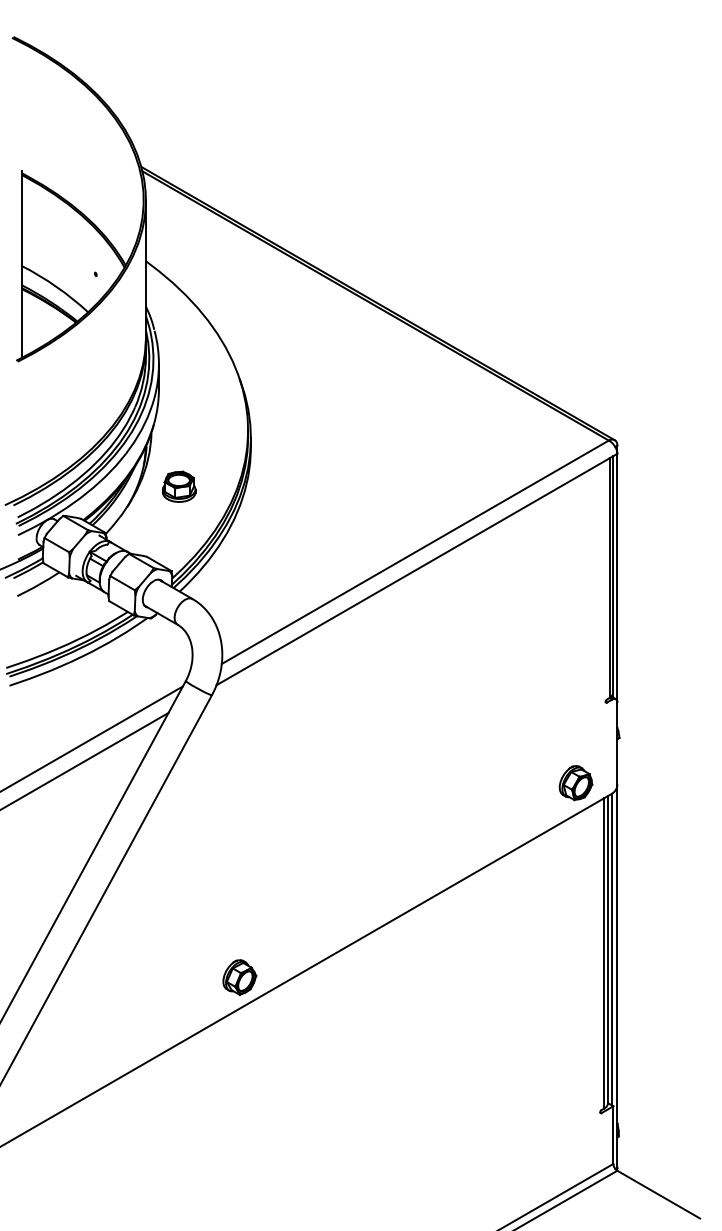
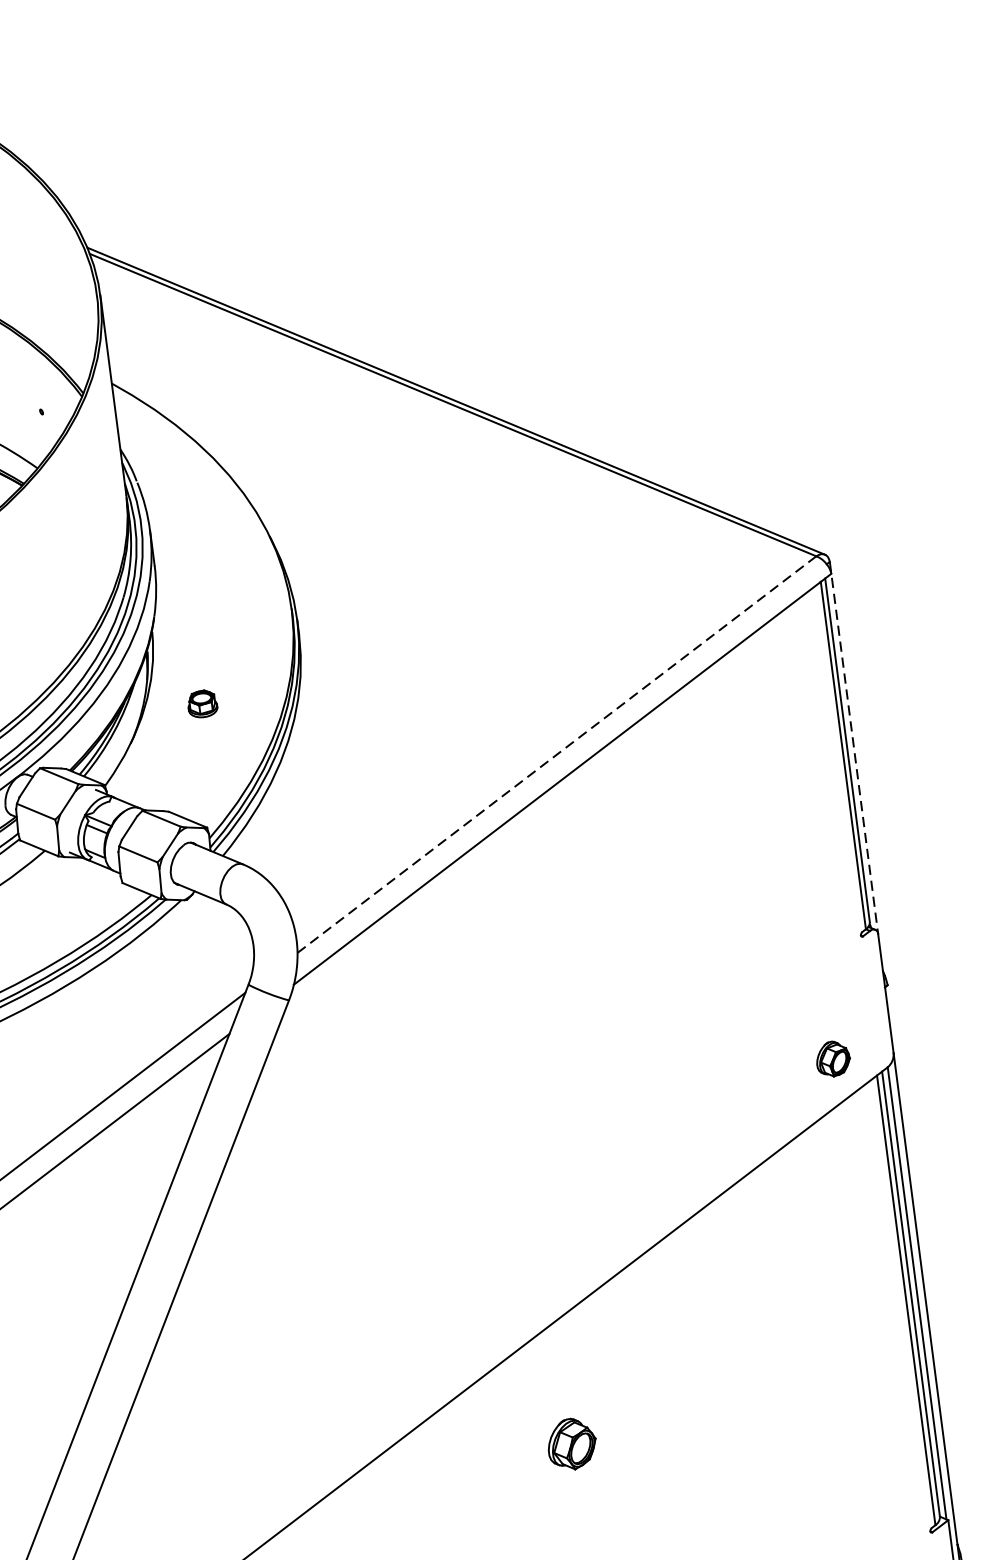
part: (179, 486) -> (202, 703), size x0.6
line: (415, 552) -> (557, 754), solid -> dashed
line: (617, 574) -> (854, 748), solid -> dashed
part: (575, 783) -> (832, 1059), size x0.7
part: (239, 977) -> (571, 1444), moved

